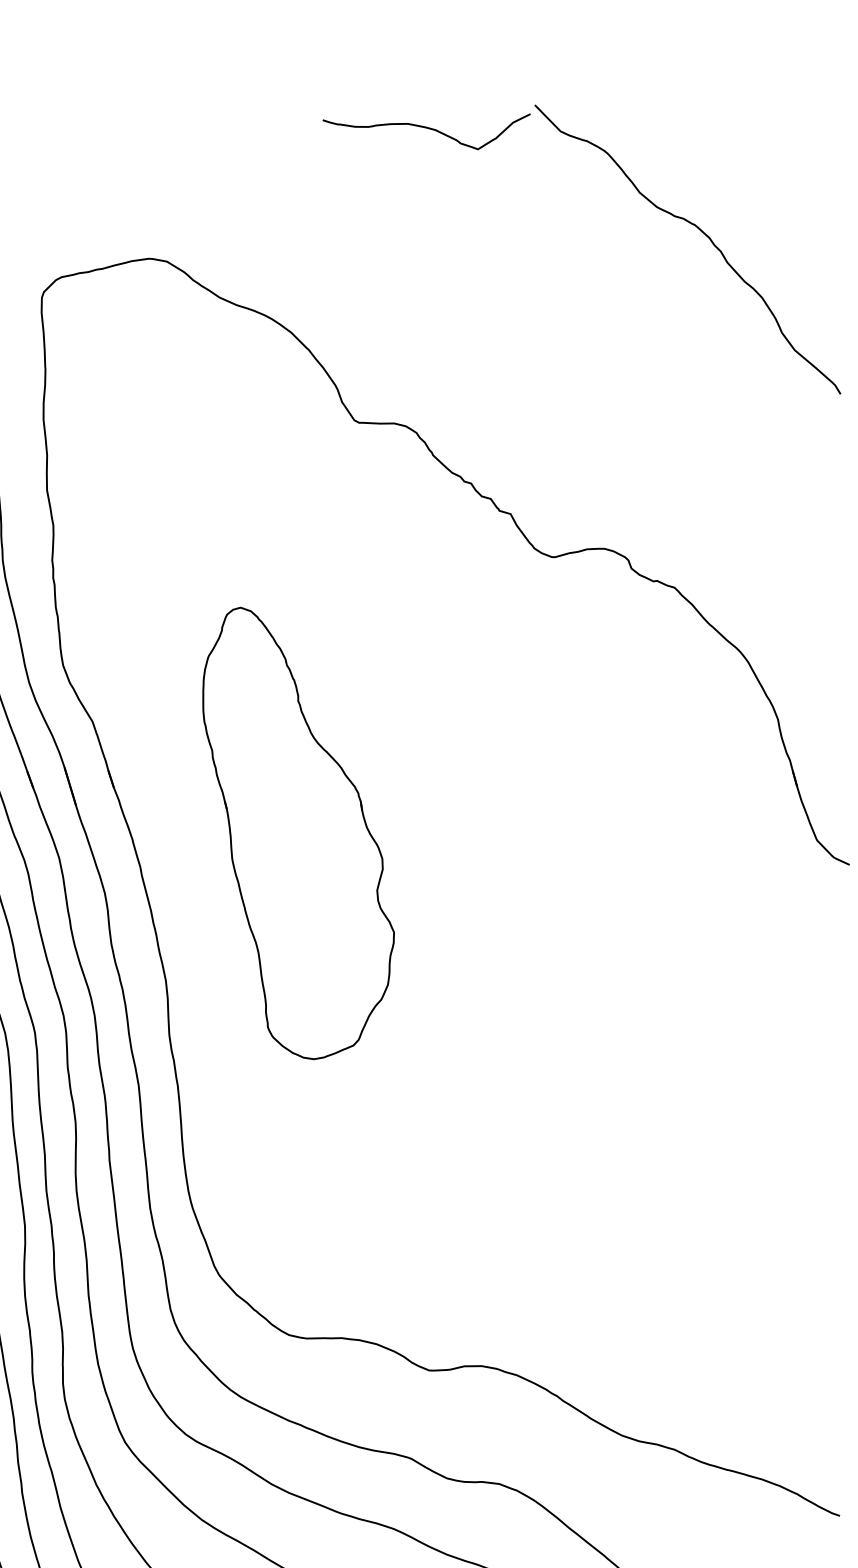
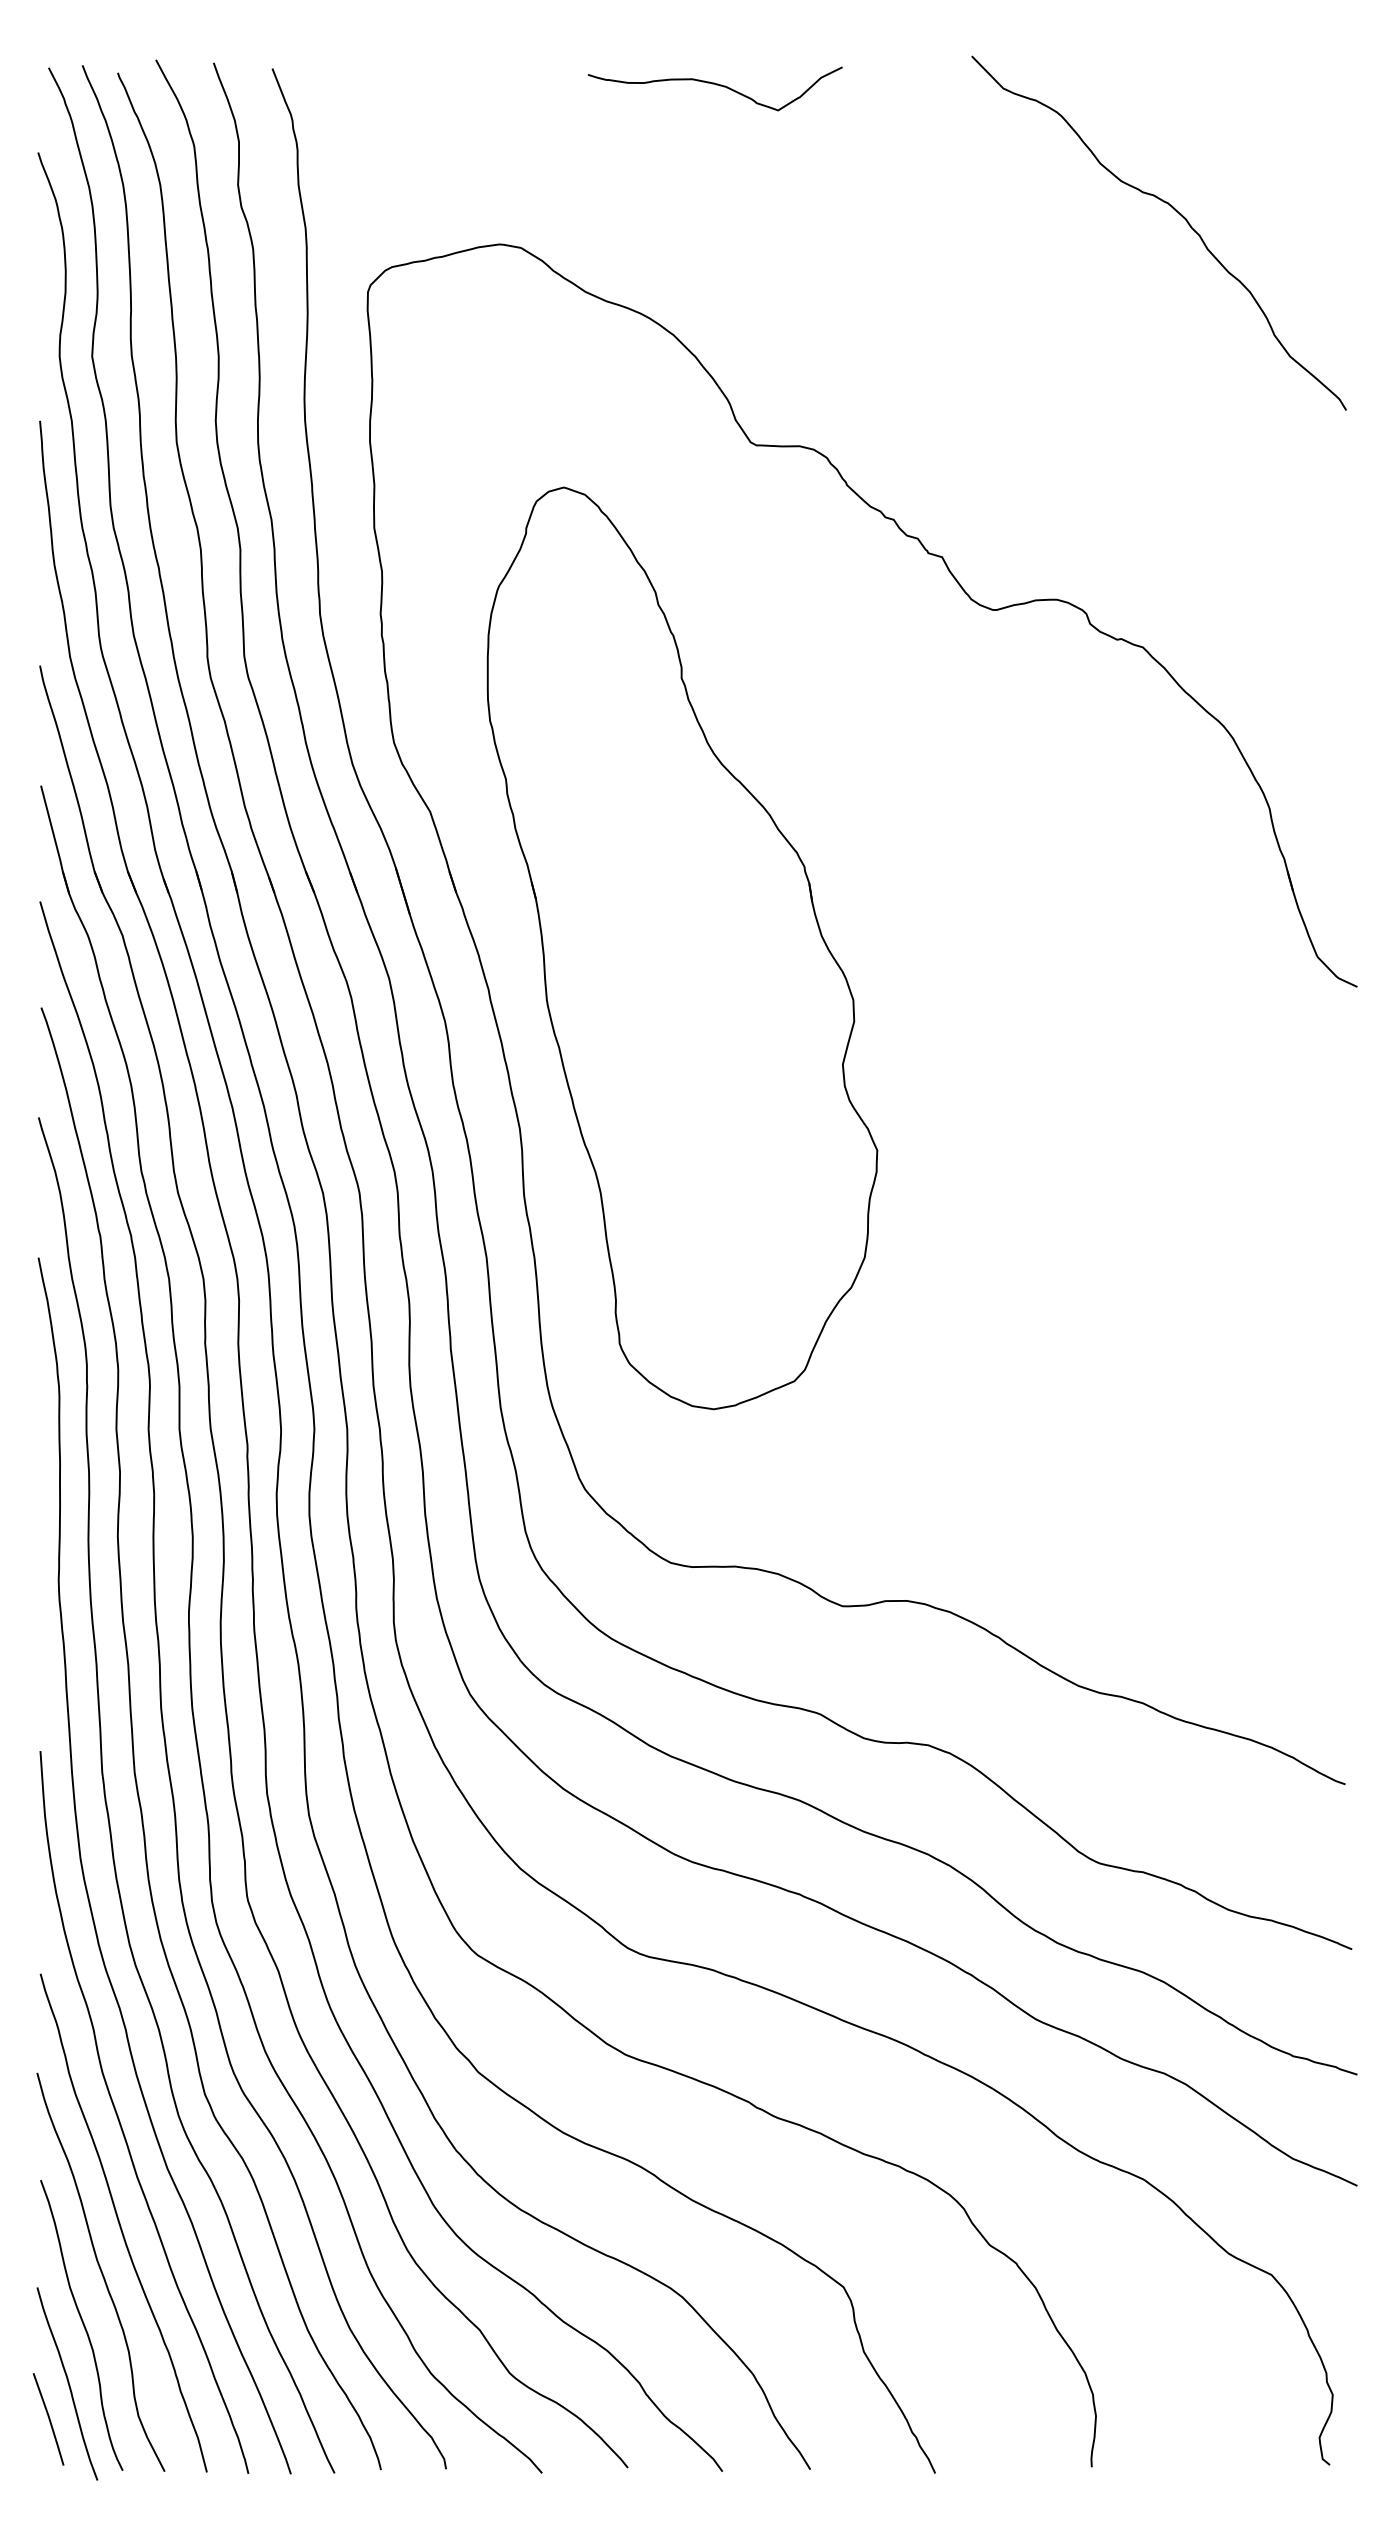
curve: (427, 128) -> (716, 85), moved
part: (298, 833) -> (682, 948), size x1.67

